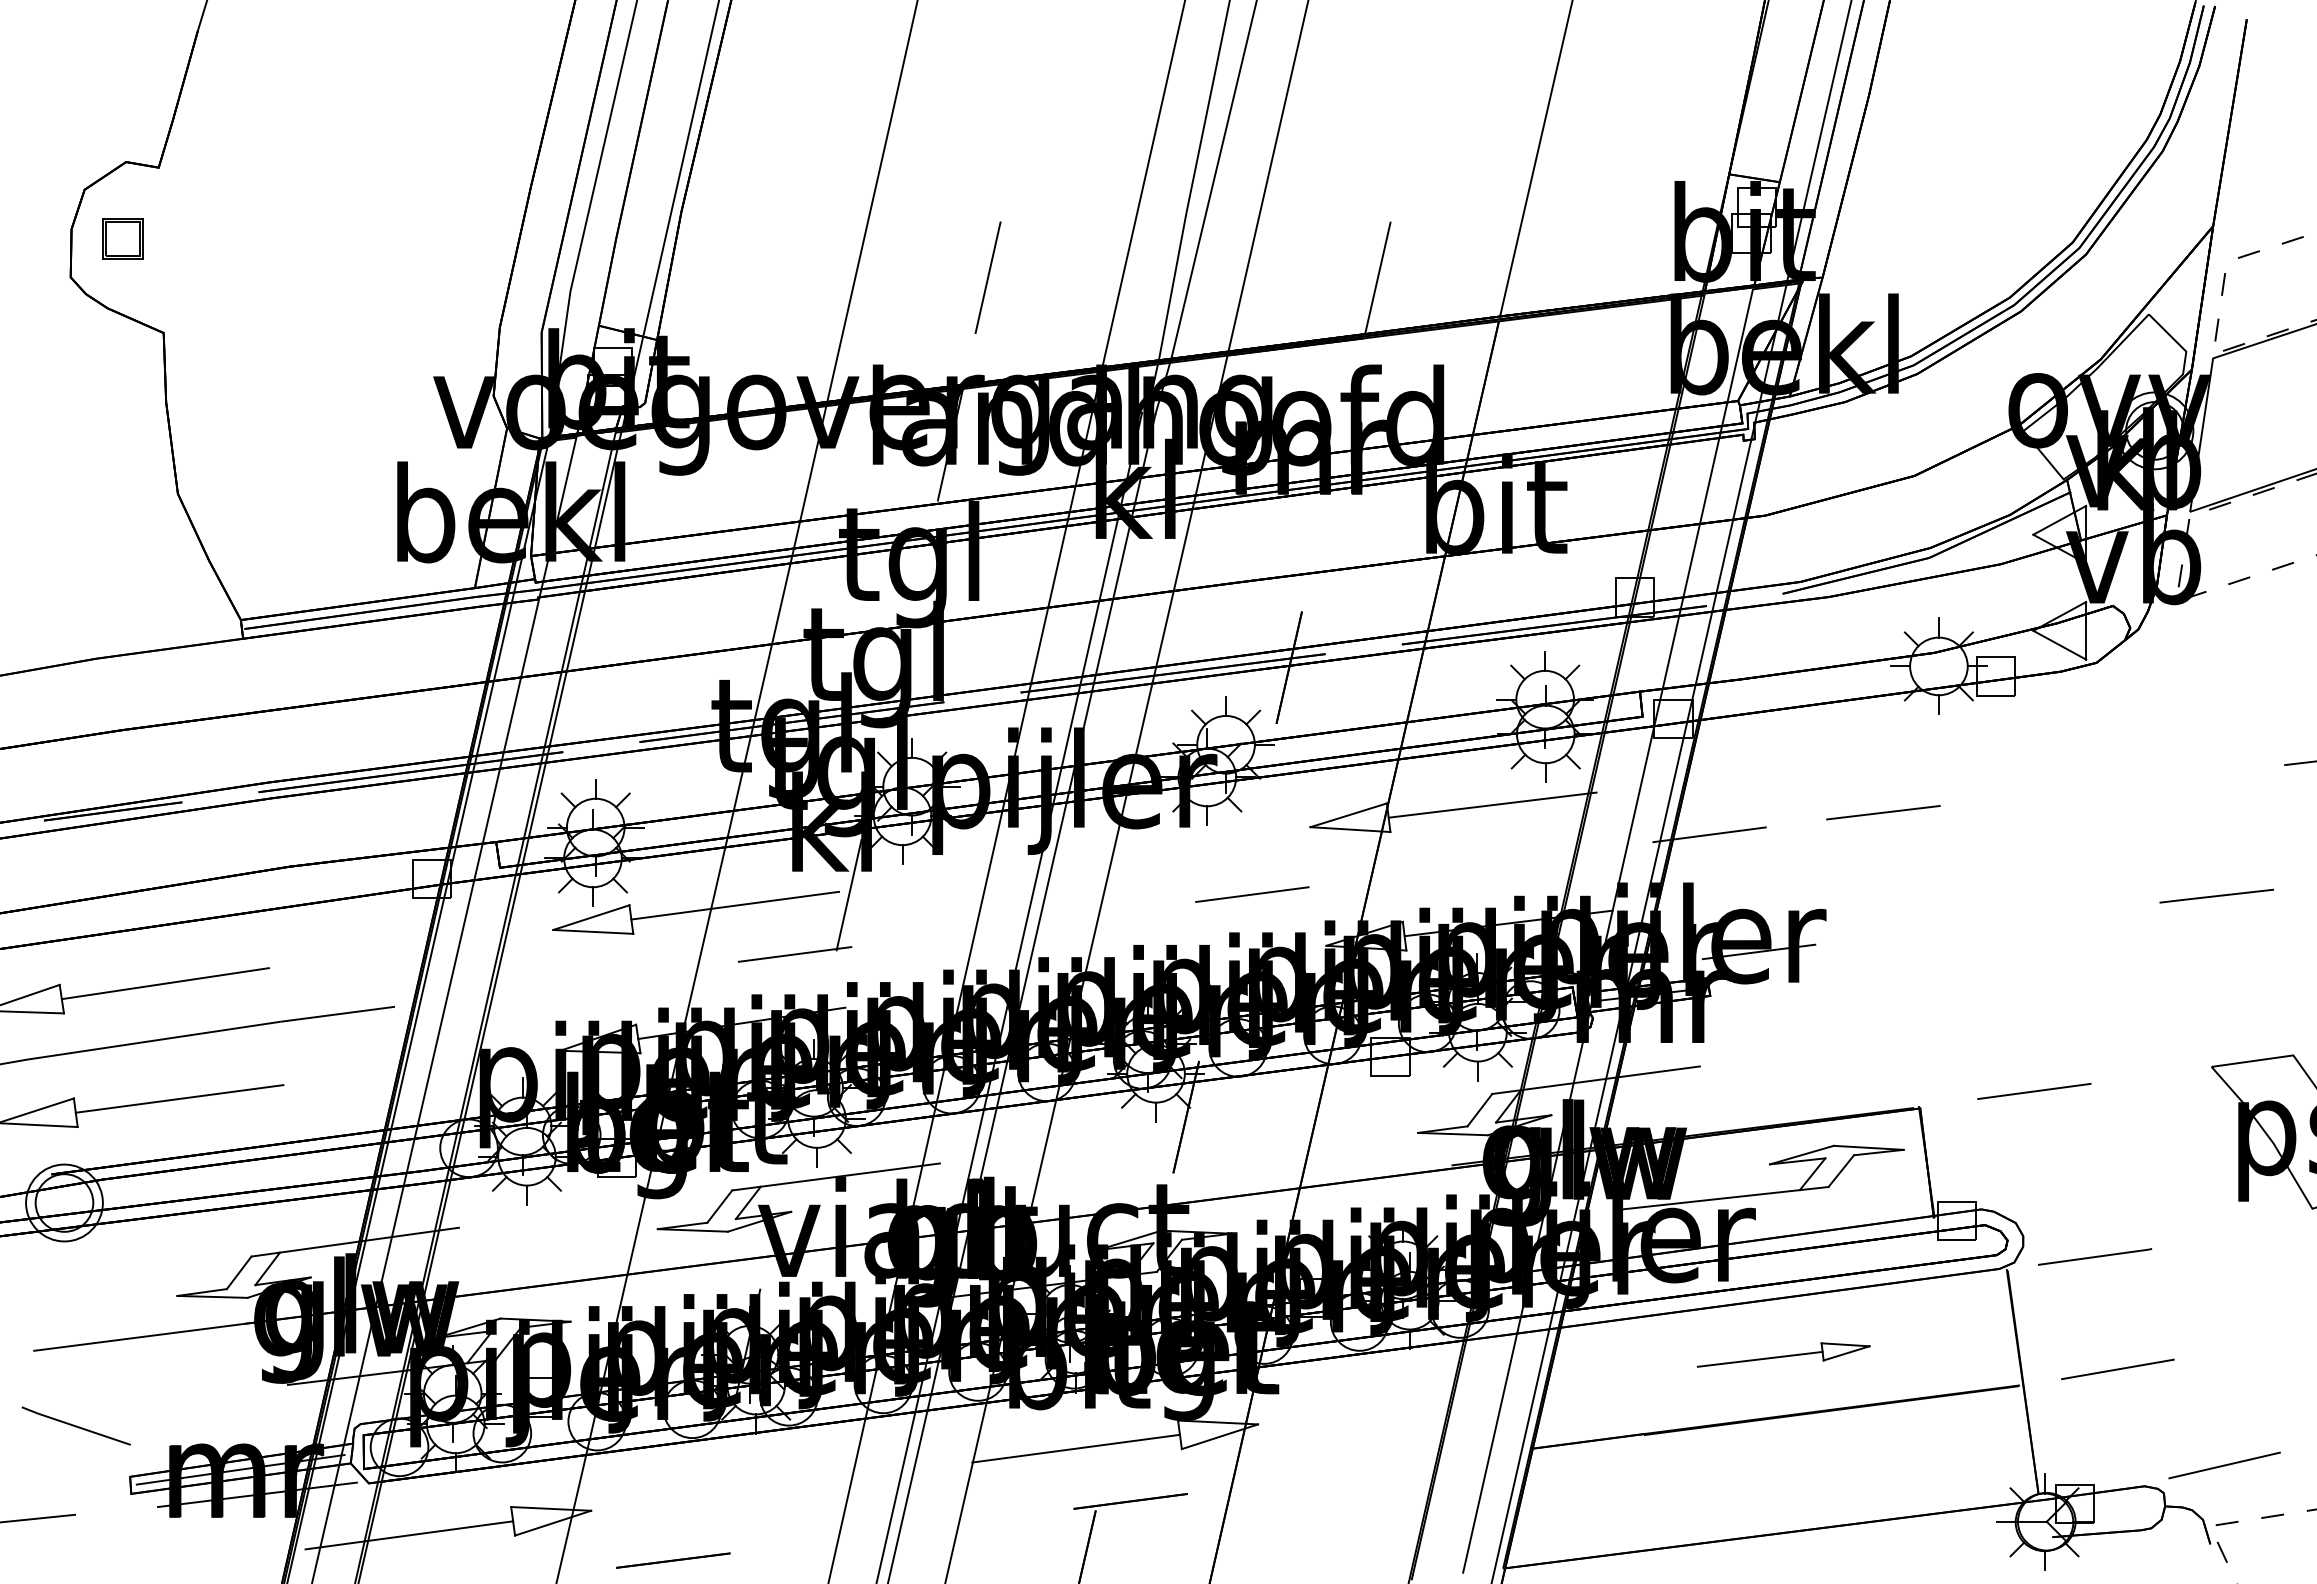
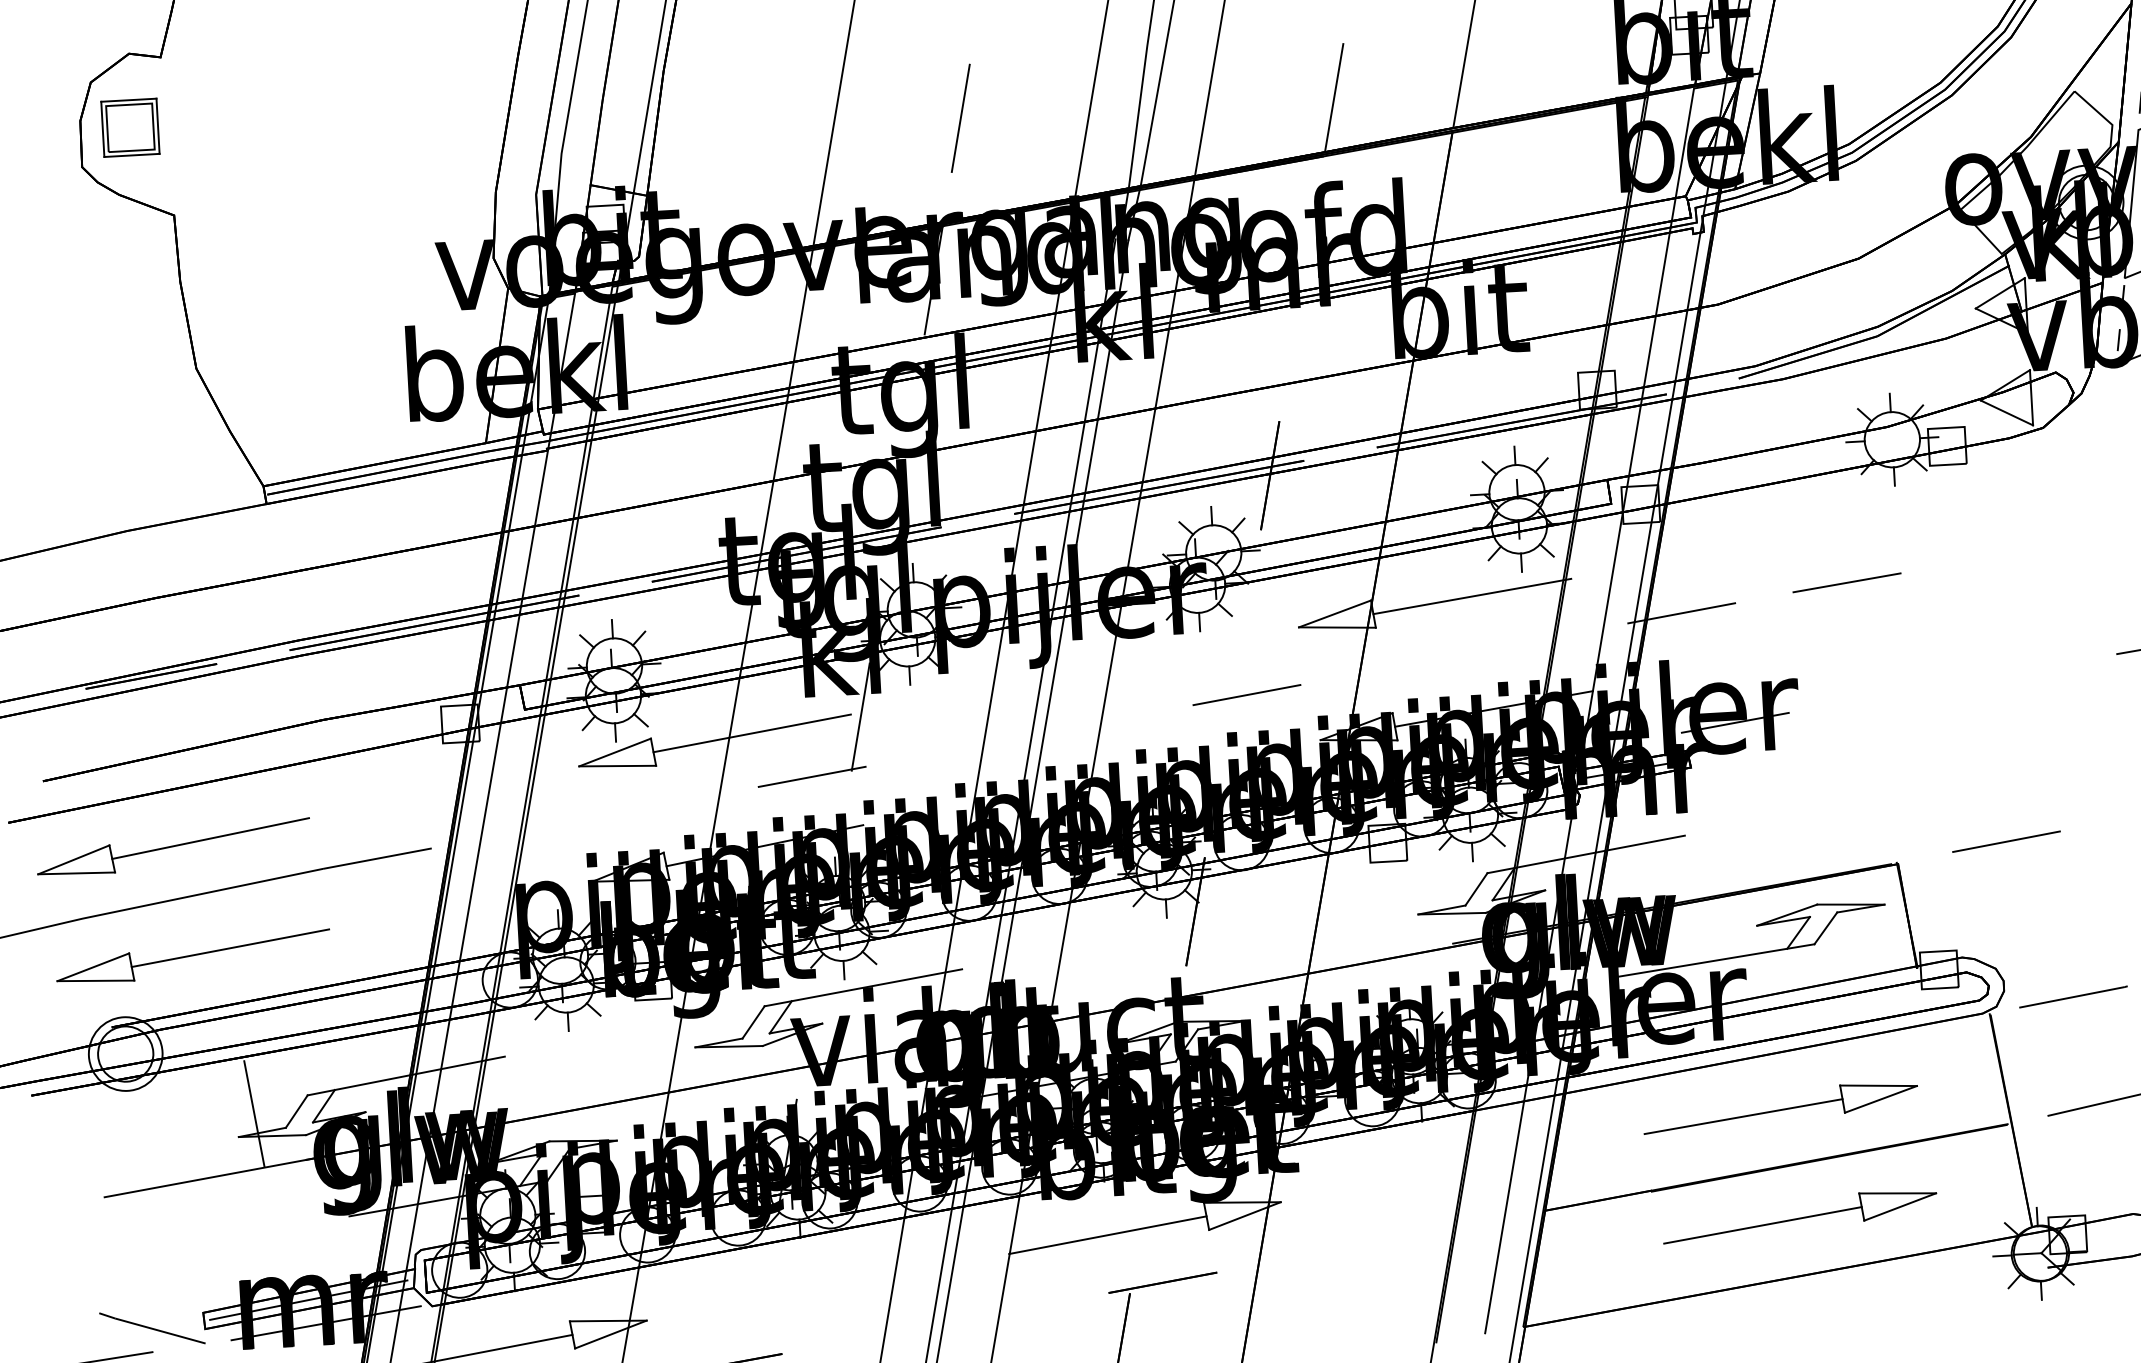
part: (122, 238) -> (129, 127), size x1.43
line: (194, 1272) -> (253, 1113), added
part: (1783, 1354) -> (1780, 1107), size x1.67
line: (75, 1425) -> (151, 1327), moved
part: (1797, 1469) -> (1799, 1216), added

